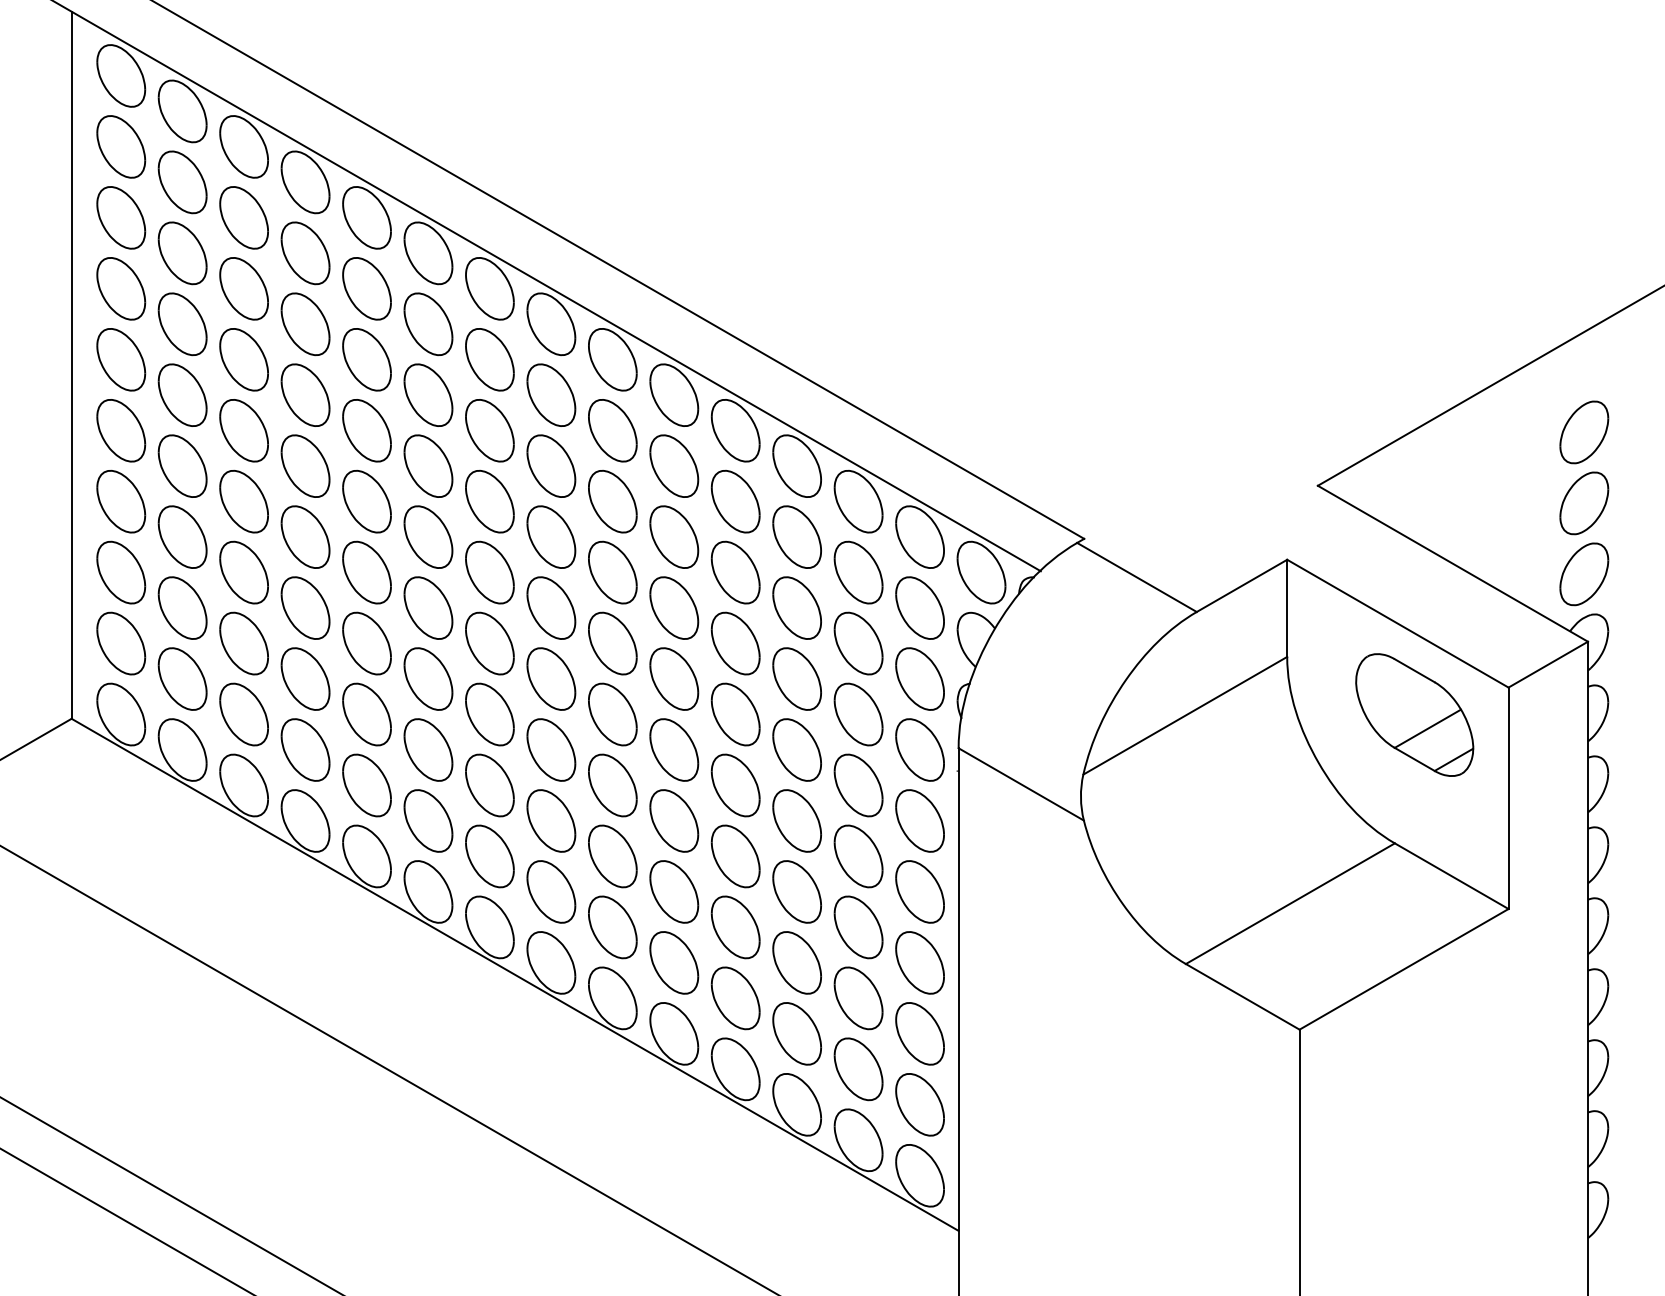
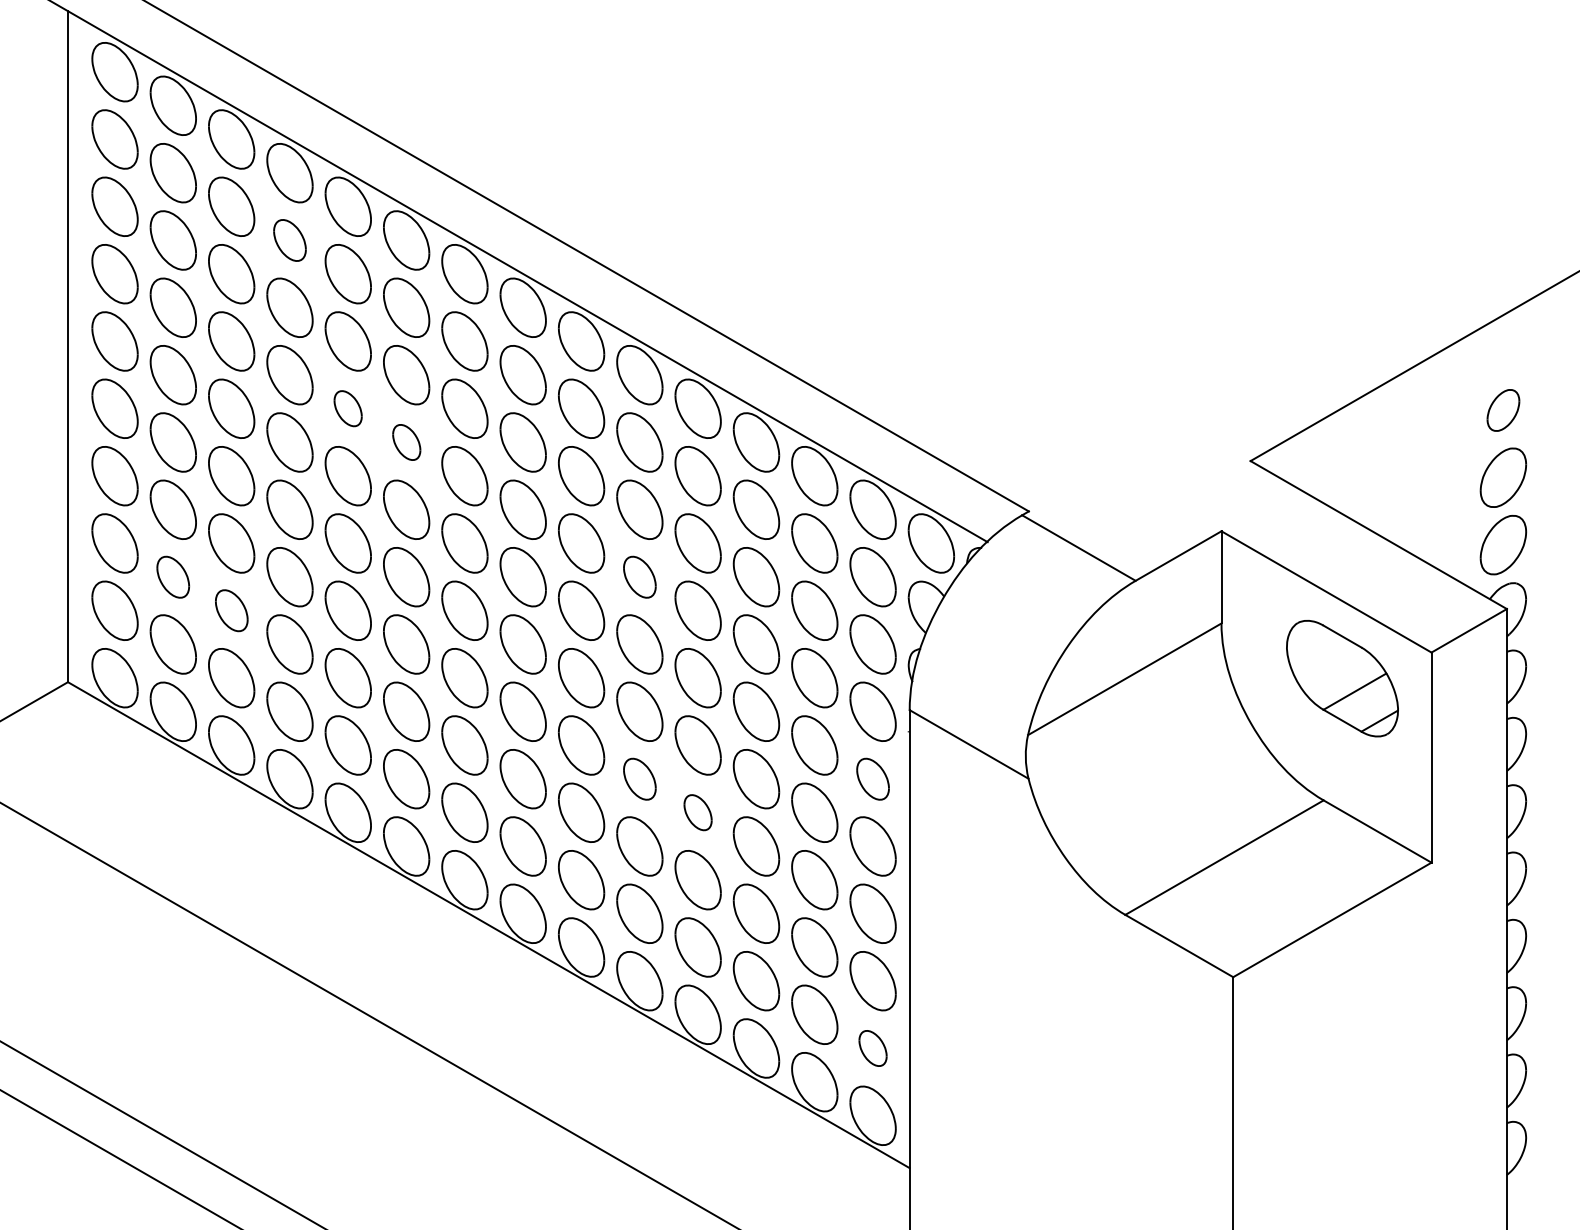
part: (305, 253) -> (289, 240), size x0.7
part: (366, 430) -> (347, 408), size x0.6
part: (1584, 432) -> (1503, 410), size x0.7
part: (428, 466) -> (406, 442), size x0.6
part: (181, 608) -> (172, 577), size x0.7
part: (673, 608) -> (639, 577), size x0.7
part: (243, 643) -> (231, 610), size x0.7
part: (673, 821) -> (639, 779), size x0.7
part: (919, 821) -> (872, 779), size x0.7
part: (735, 856) -> (697, 812), size x0.6
part: (919, 1104) -> (872, 1048), size x0.6

